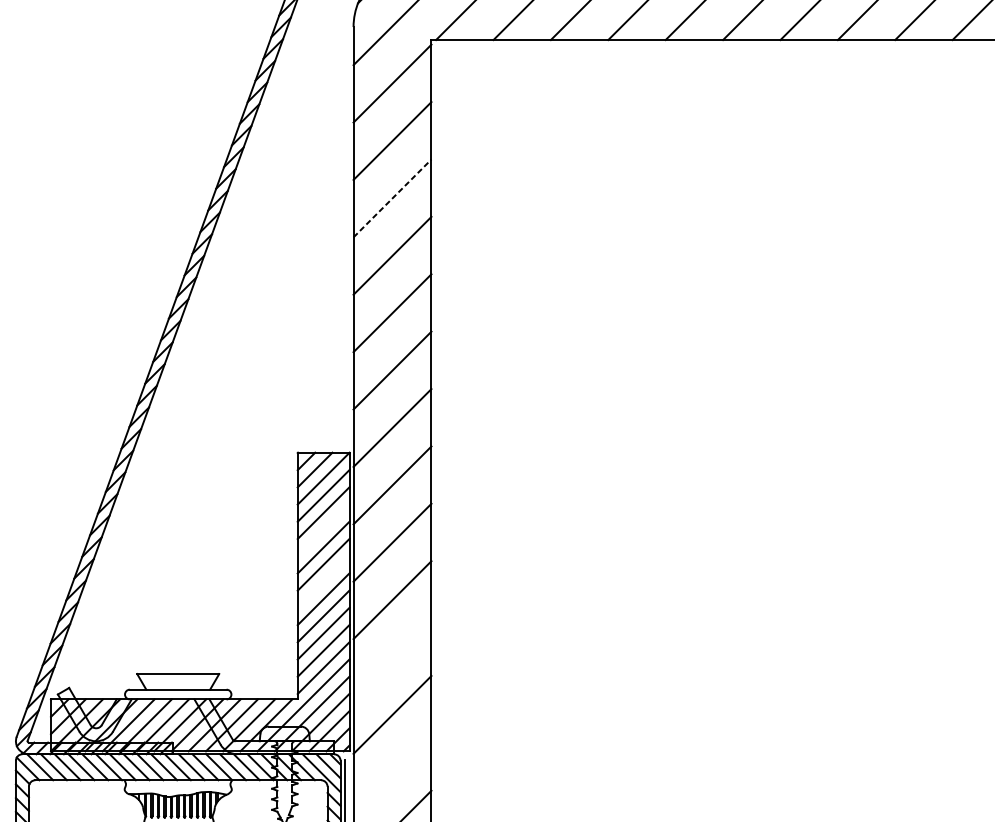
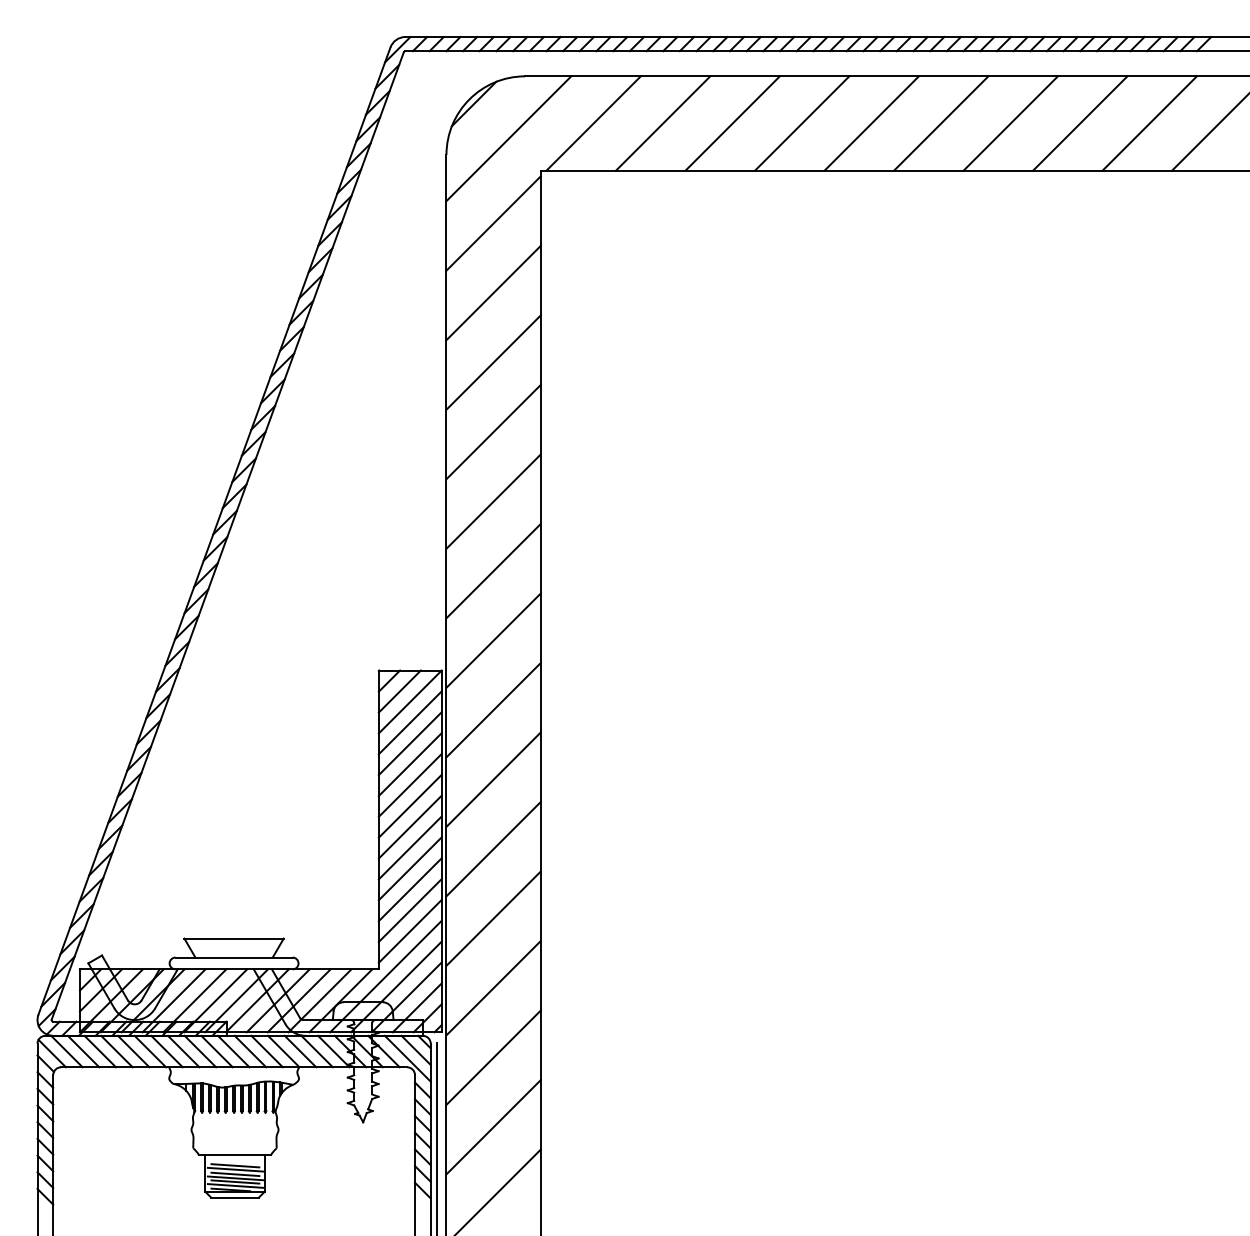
line: (392, 198) -> (493, 362), dashed -> solid
line: (323, 530) -> (409, 764), added
line: (323, 581) -> (409, 826), added
line: (392, 657) -> (493, 918), added
line: (392, 772) -> (493, 1057), added

